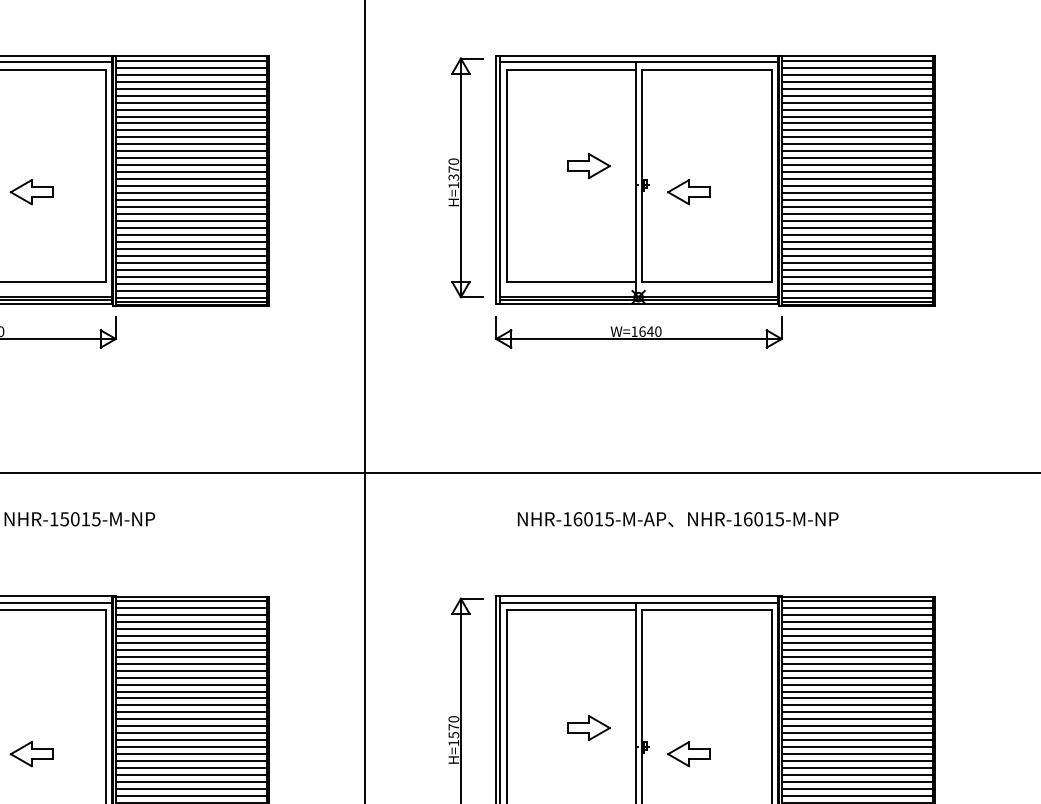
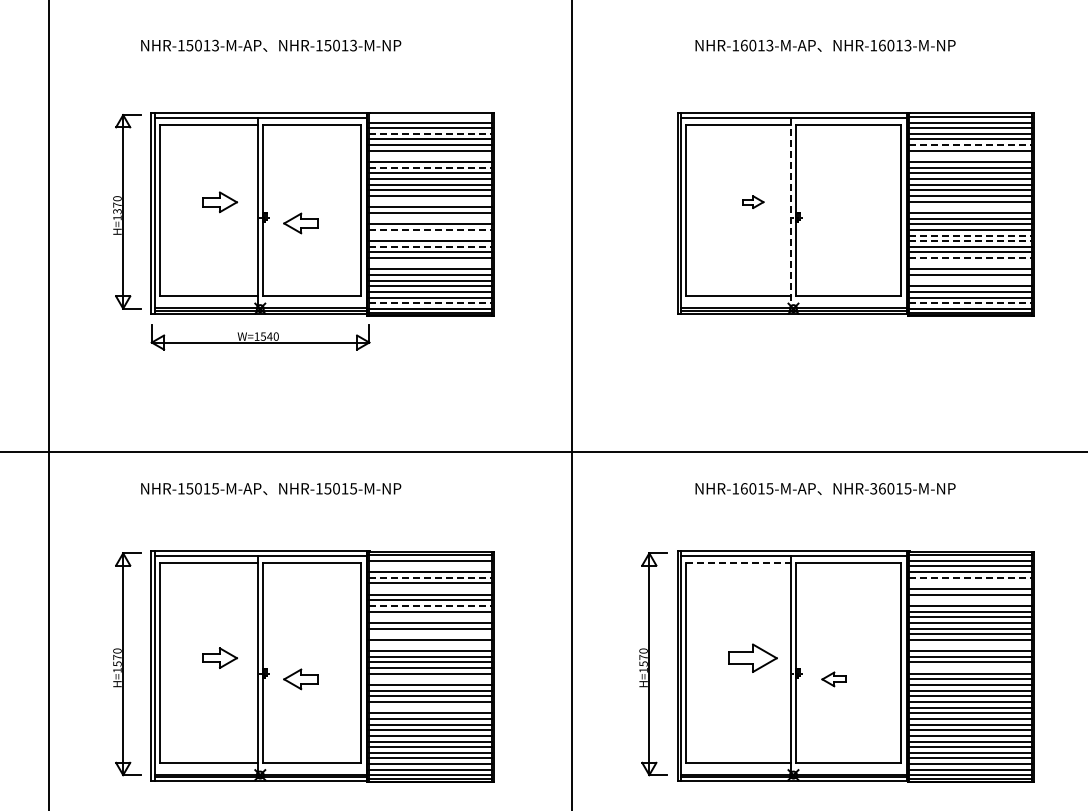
line: (191, 60) -> (430, 116), removed
line: (192, 81) -> (431, 133), solid -> dashed
line: (858, 96) -> (971, 145), solid -> dashed
line: (191, 109) -> (430, 156), removed
line: (856, 109) -> (970, 156), removed
line: (192, 123) -> (431, 167), solid -> dashed
line: (191, 165) -> (430, 201), removed
part: (589, 165) -> (753, 201), size x0.6
line: (856, 172) -> (970, 207), removed
part: (466, 177) -> (653, 211), removed
line: (636, 179) -> (791, 213), solid -> dashed
line: (191, 186) -> (430, 218), removed
part: (687, 192) -> (833, 223), removed
line: (192, 199) -> (431, 229), solid -> dashed
line: (191, 207) -> (430, 235), removed
line: (858, 207) -> (971, 235), solid -> dashed
line: (858, 214) -> (971, 241), solid -> dashed
line: (192, 220) -> (431, 246), solid -> dashed
line: (858, 235) -> (971, 258), solid -> dashed
line: (191, 241) -> (430, 263), removed
line: (856, 241) -> (970, 263), removed
line: (856, 262) -> (970, 280), removed
line: (192, 290) -> (431, 303), solid -> dashed
line: (858, 290) -> (971, 303), solid -> dashed
part: (638, 332) -> (793, 337), removed
text: (737, 518) -> (873, 488), NHR-16015-M-NP -> NHR-36015-M-NP
line: (570, 610) -> (738, 562), solid -> dashed
line: (191, 615) -> (430, 566), removed
line: (192, 628) -> (431, 577), solid -> dashed
line: (858, 628) -> (971, 577), solid -> dashed
line: (856, 635) -> (970, 583), removed
line: (191, 643) -> (430, 589), removed
line: (856, 656) -> (970, 600), removed
line: (192, 663) -> (431, 605), solid -> dashed
line: (191, 677) -> (430, 617), removed
line: (191, 698) -> (430, 634), removed
line: (191, 712) -> (430, 645), removed
line: (856, 712) -> (970, 645), removed
part: (589, 727) -> (753, 657), size x1.4
line: (856, 740) -> (970, 668), removed
line: (191, 754) -> (430, 679), removed
part: (687, 754) -> (833, 679), size x0.7
line: (191, 788) -> (430, 707), removed

